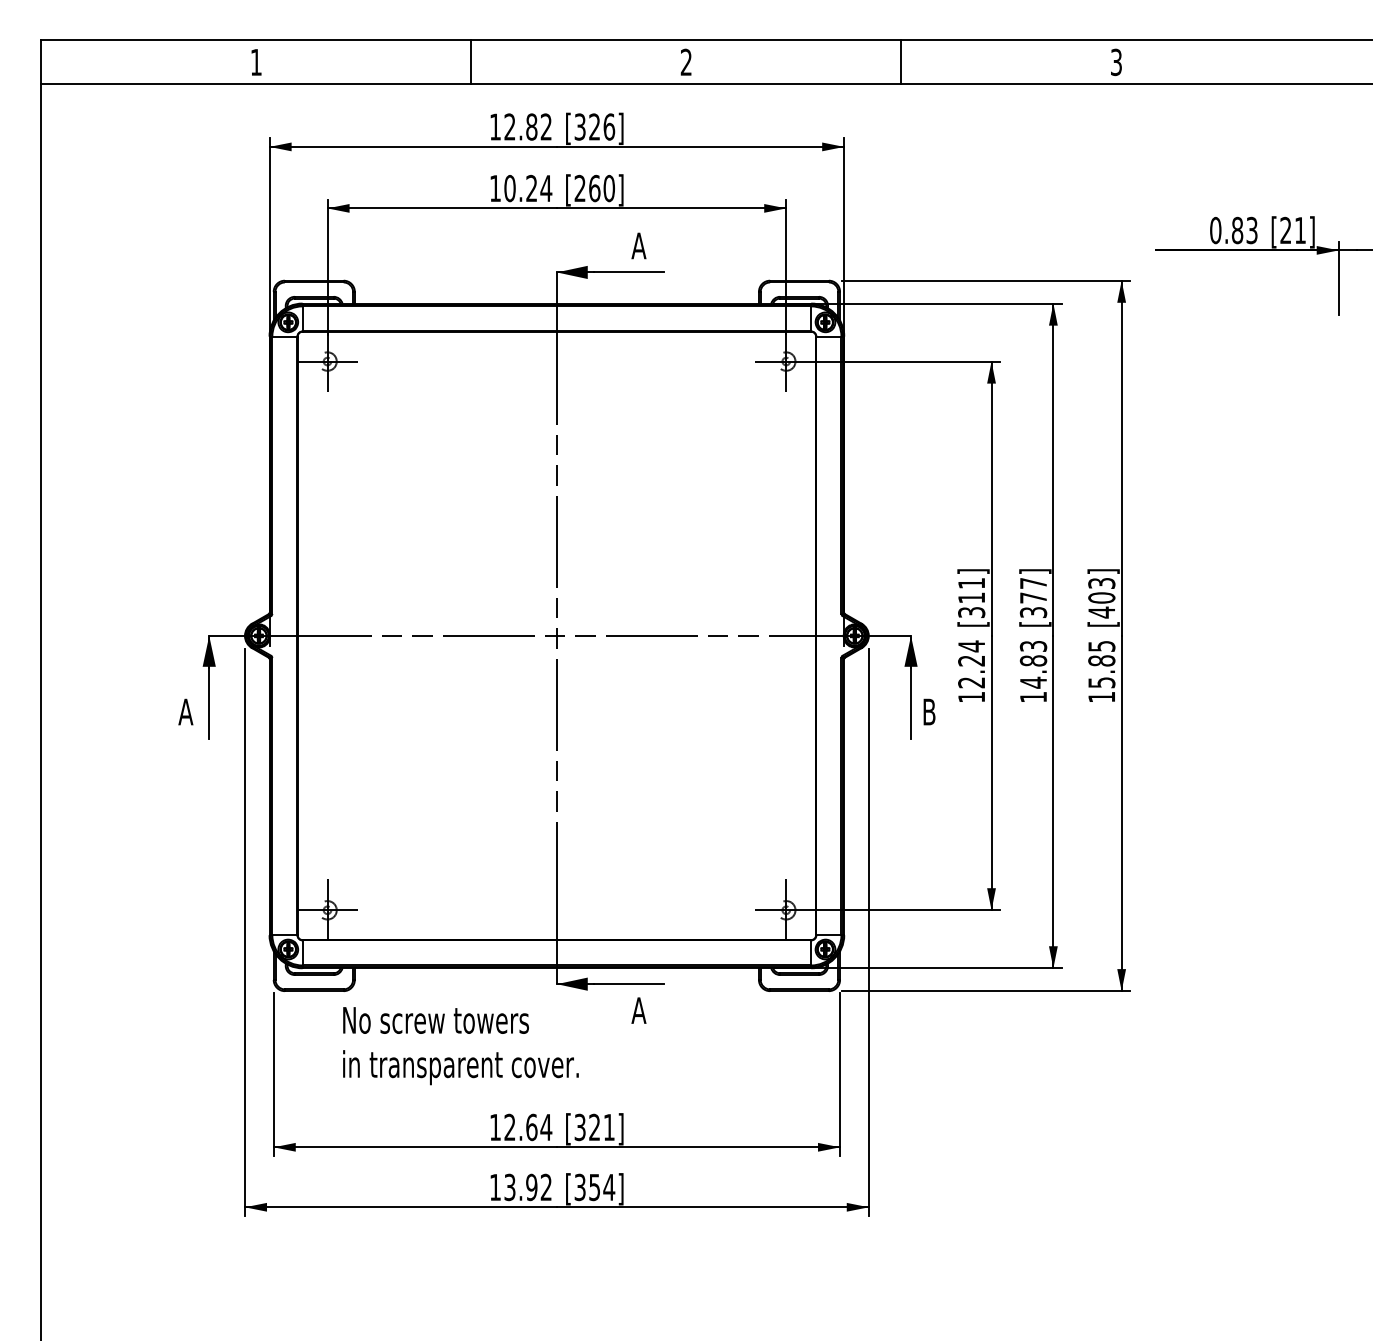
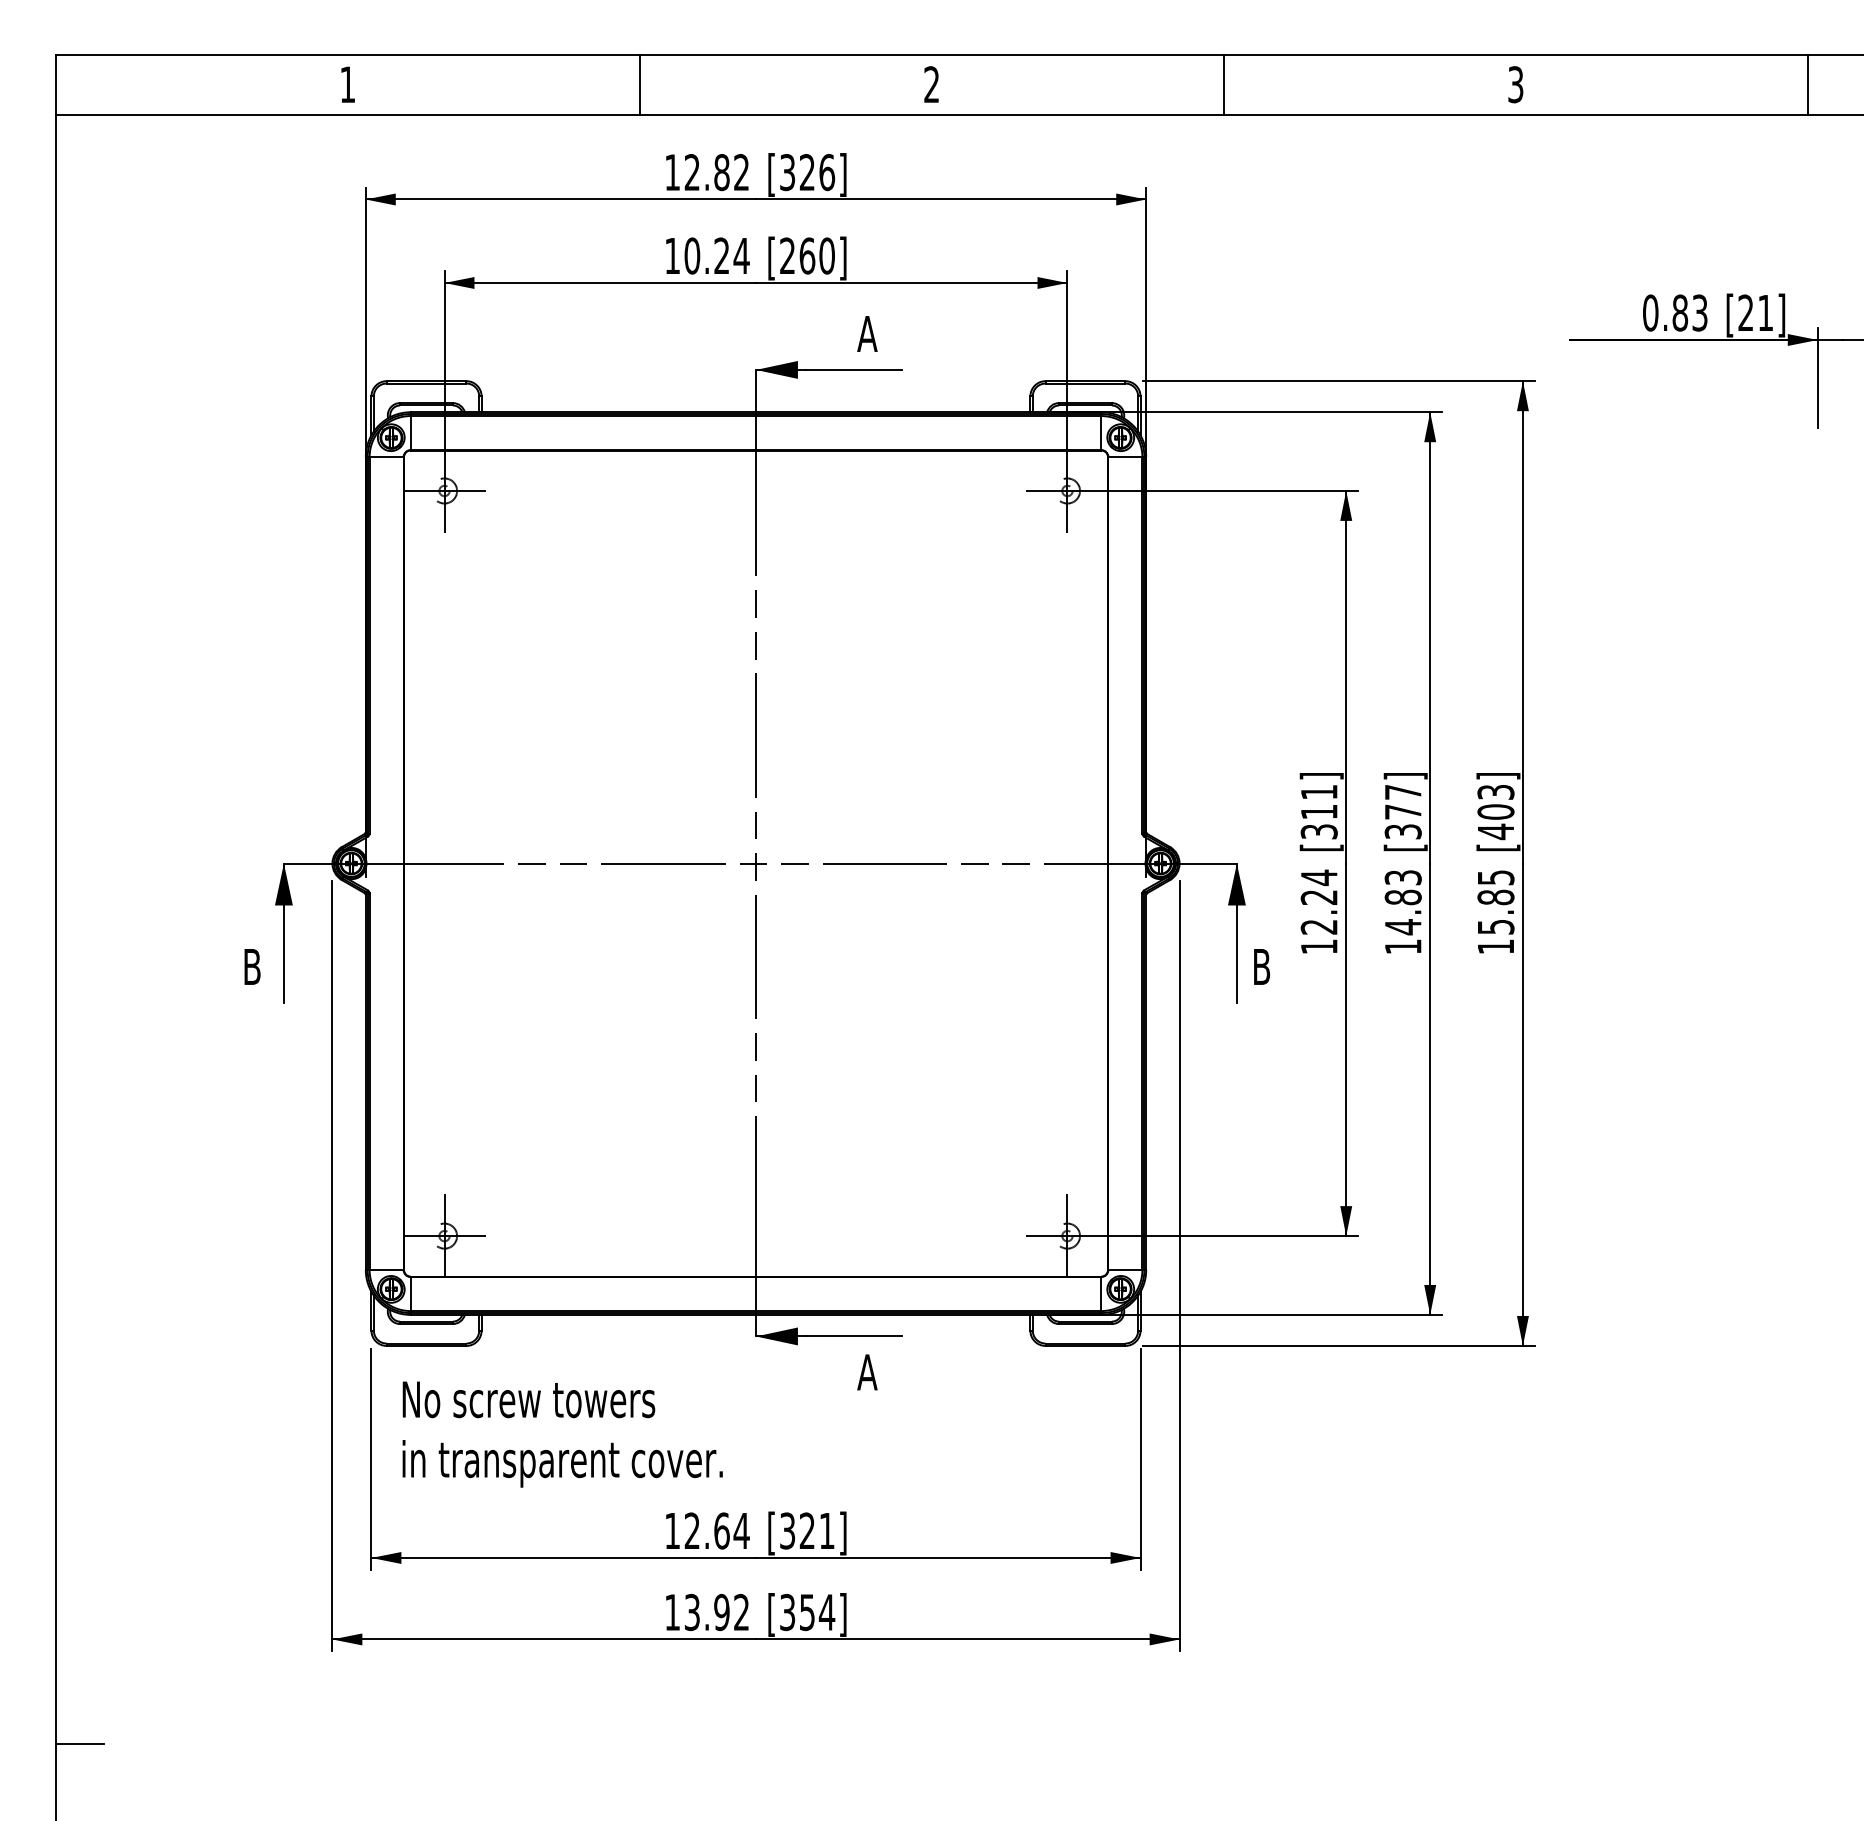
line: (1331, 62) -> (1807, 84), added
text: (186, 711) -> (252, 966), A -> B
text: (460, 1046) -> (562, 1434), moved
line: (58, 1283) -> (79, 1743), added

